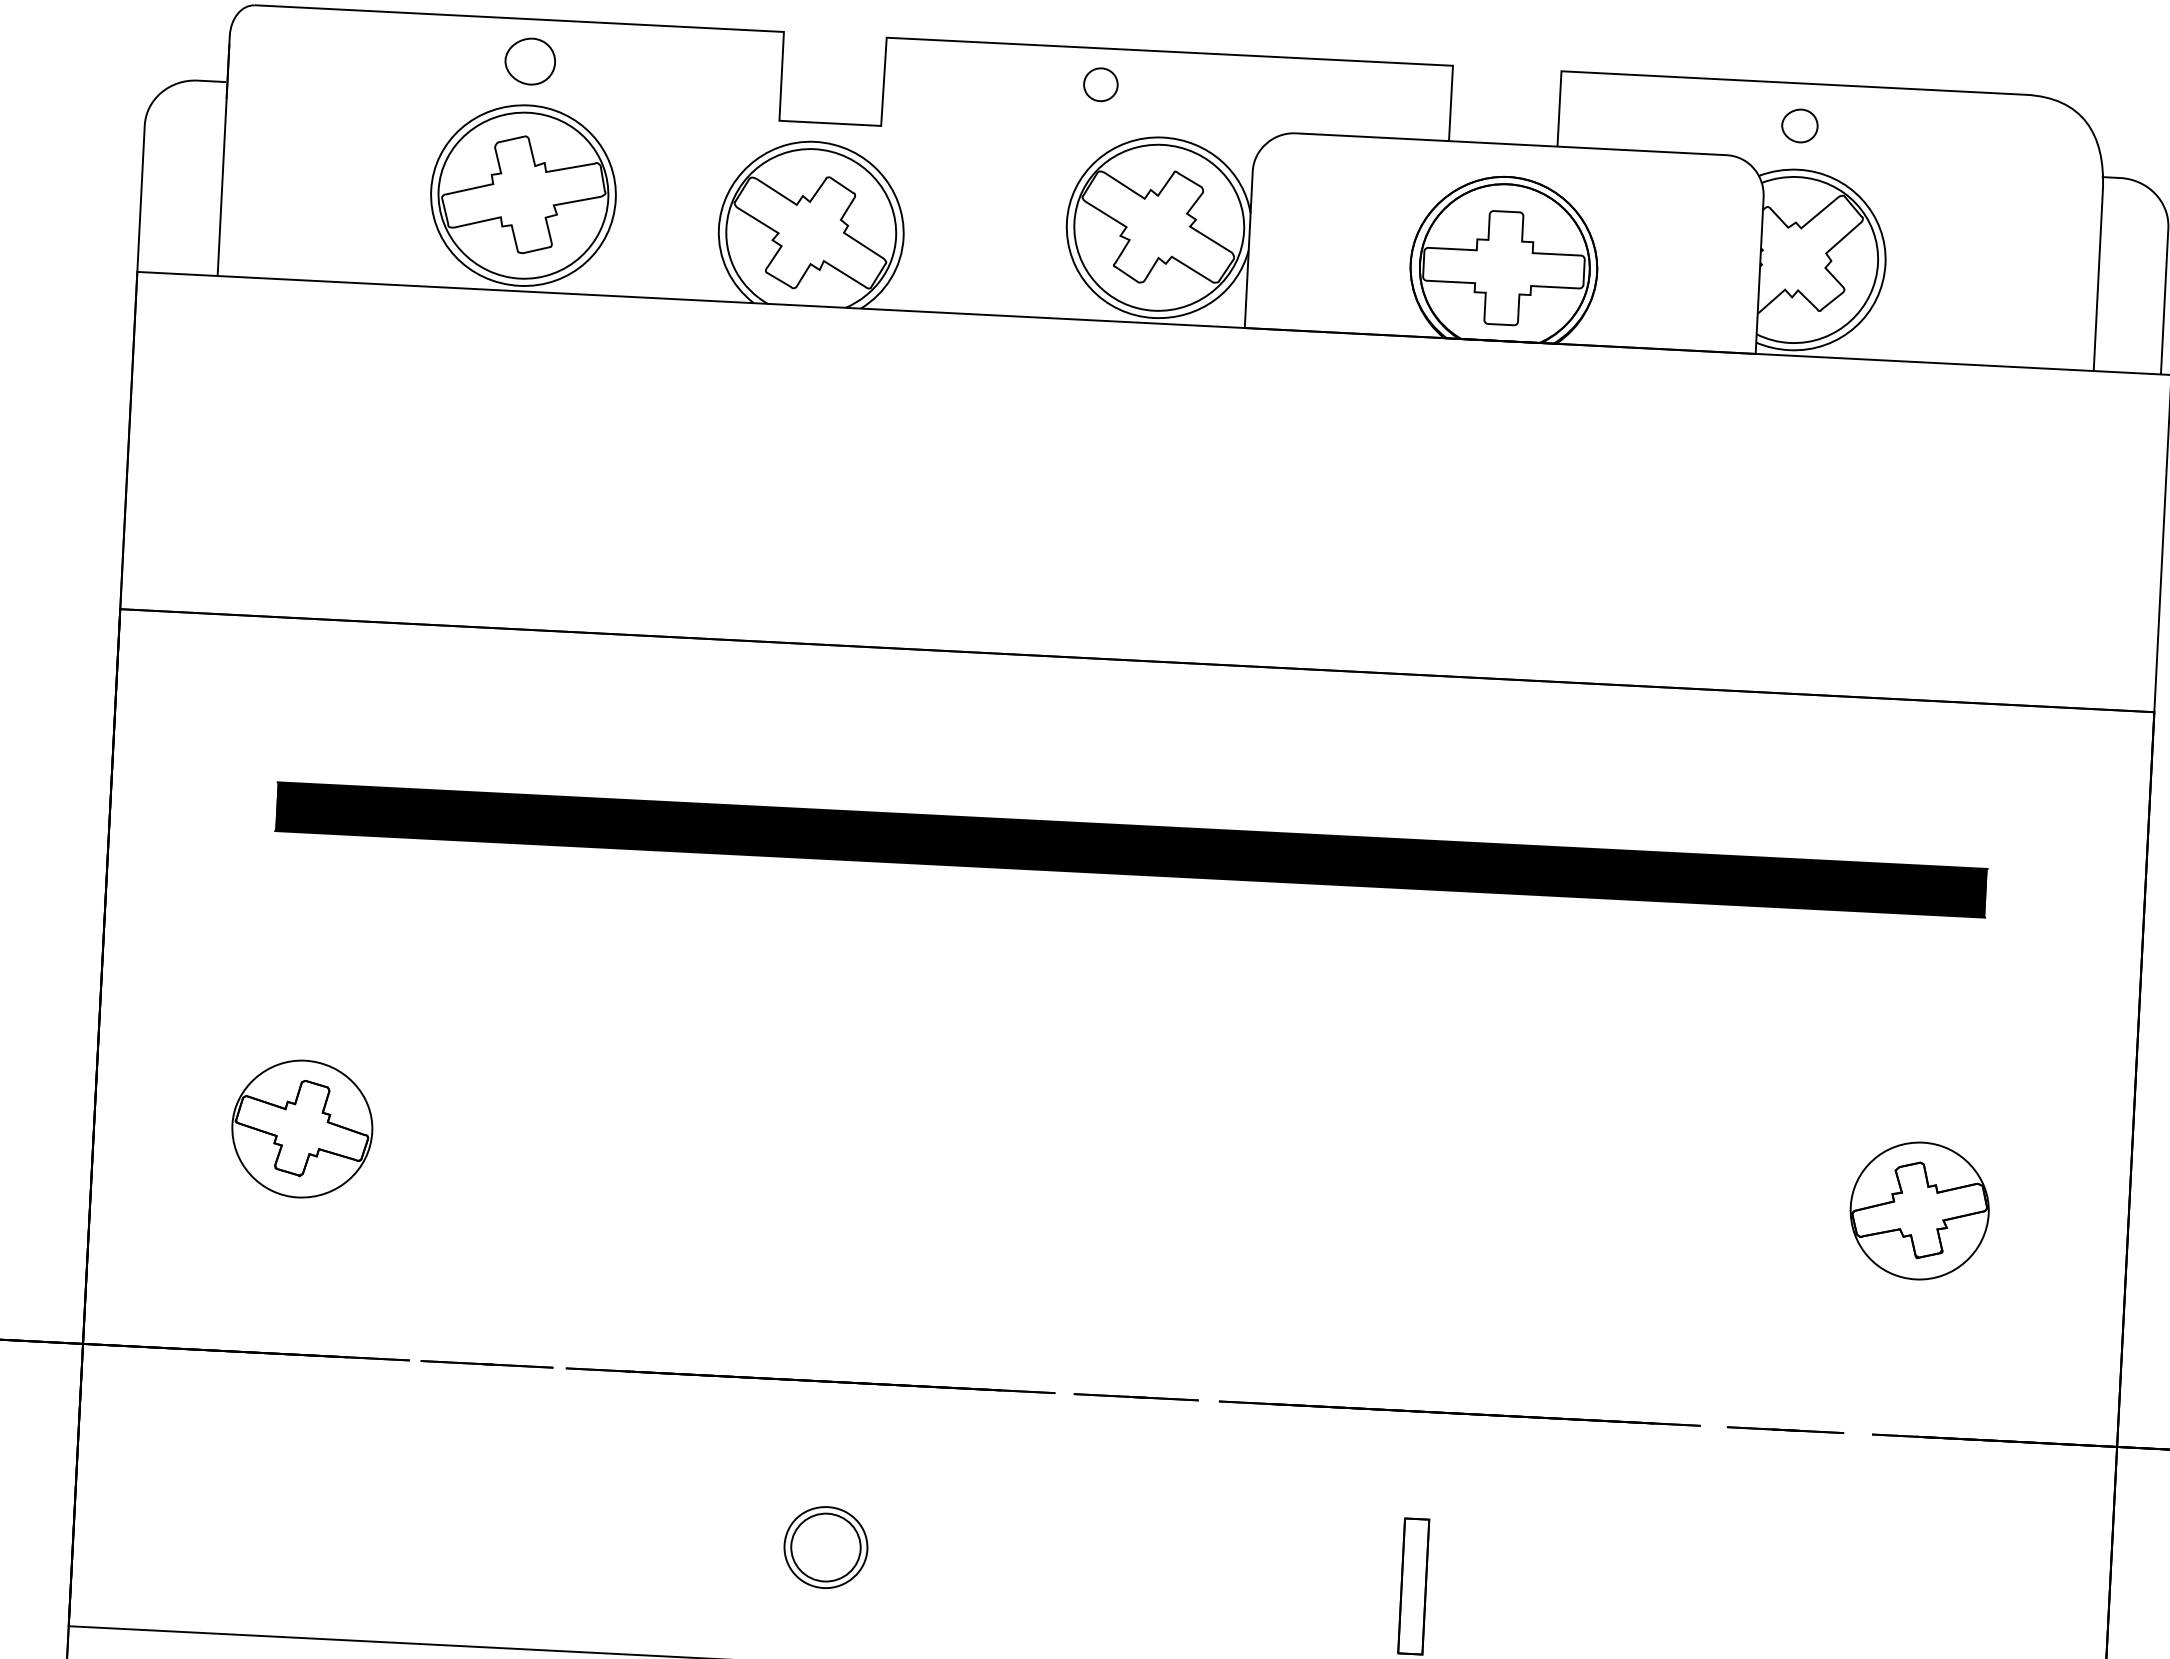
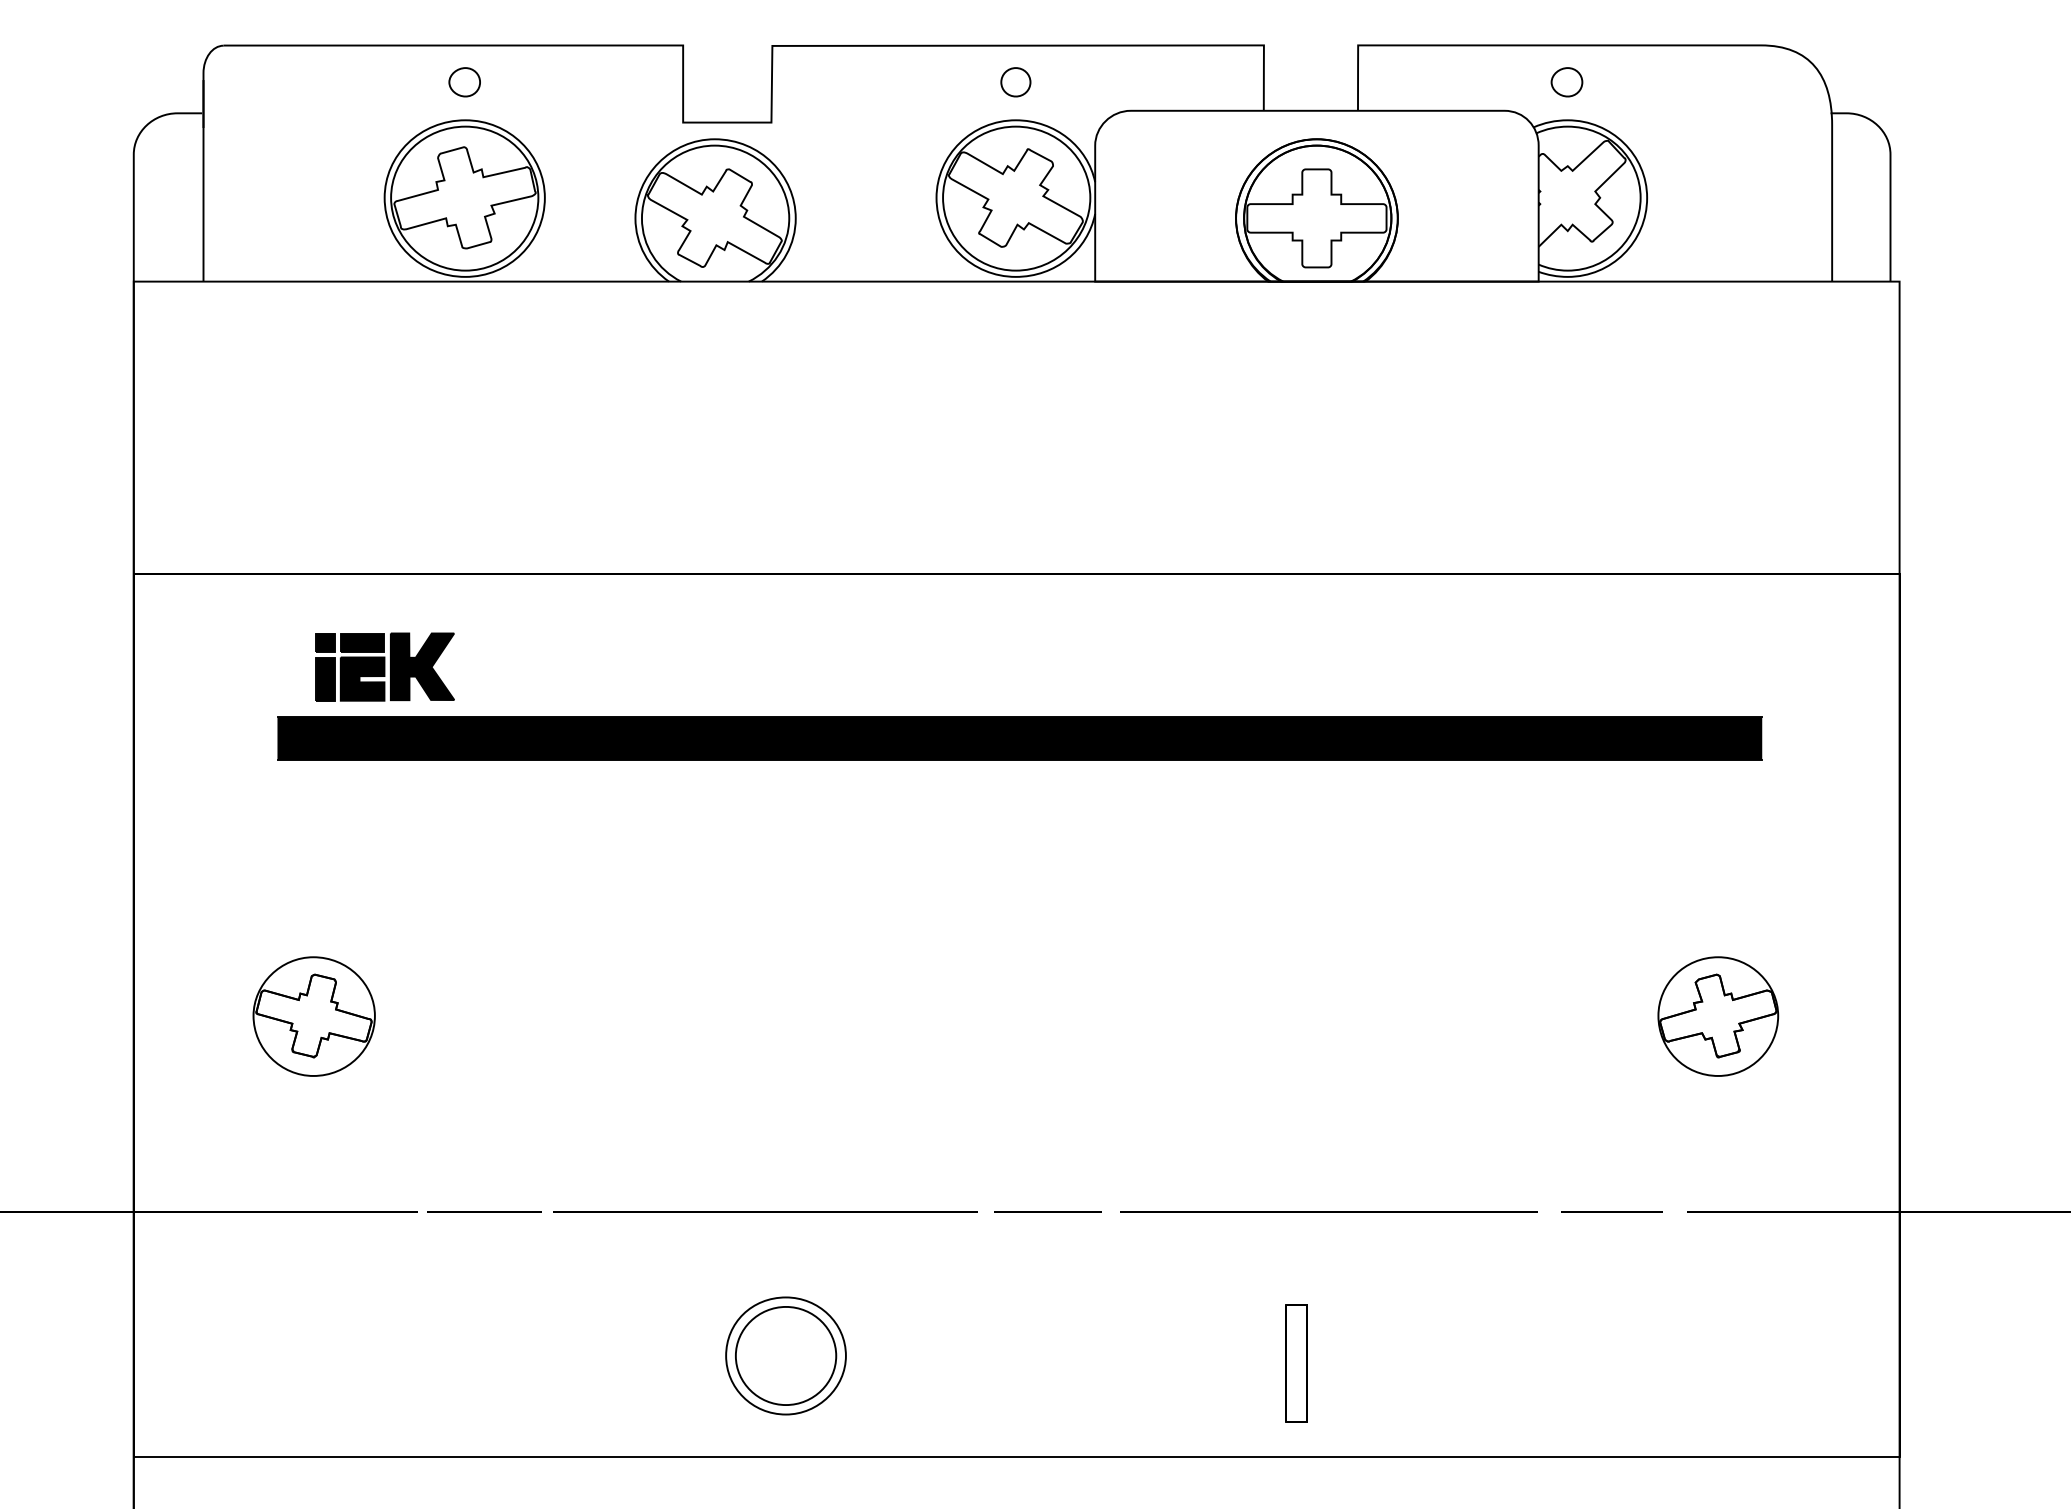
part: (529, 61) -> (464, 82), size x0.71
part: (1100, 84) -> (1015, 82), moved
part: (403, 729) -> (384, 666), added
part: (825, 1546) -> (785, 1355), size x1.67

